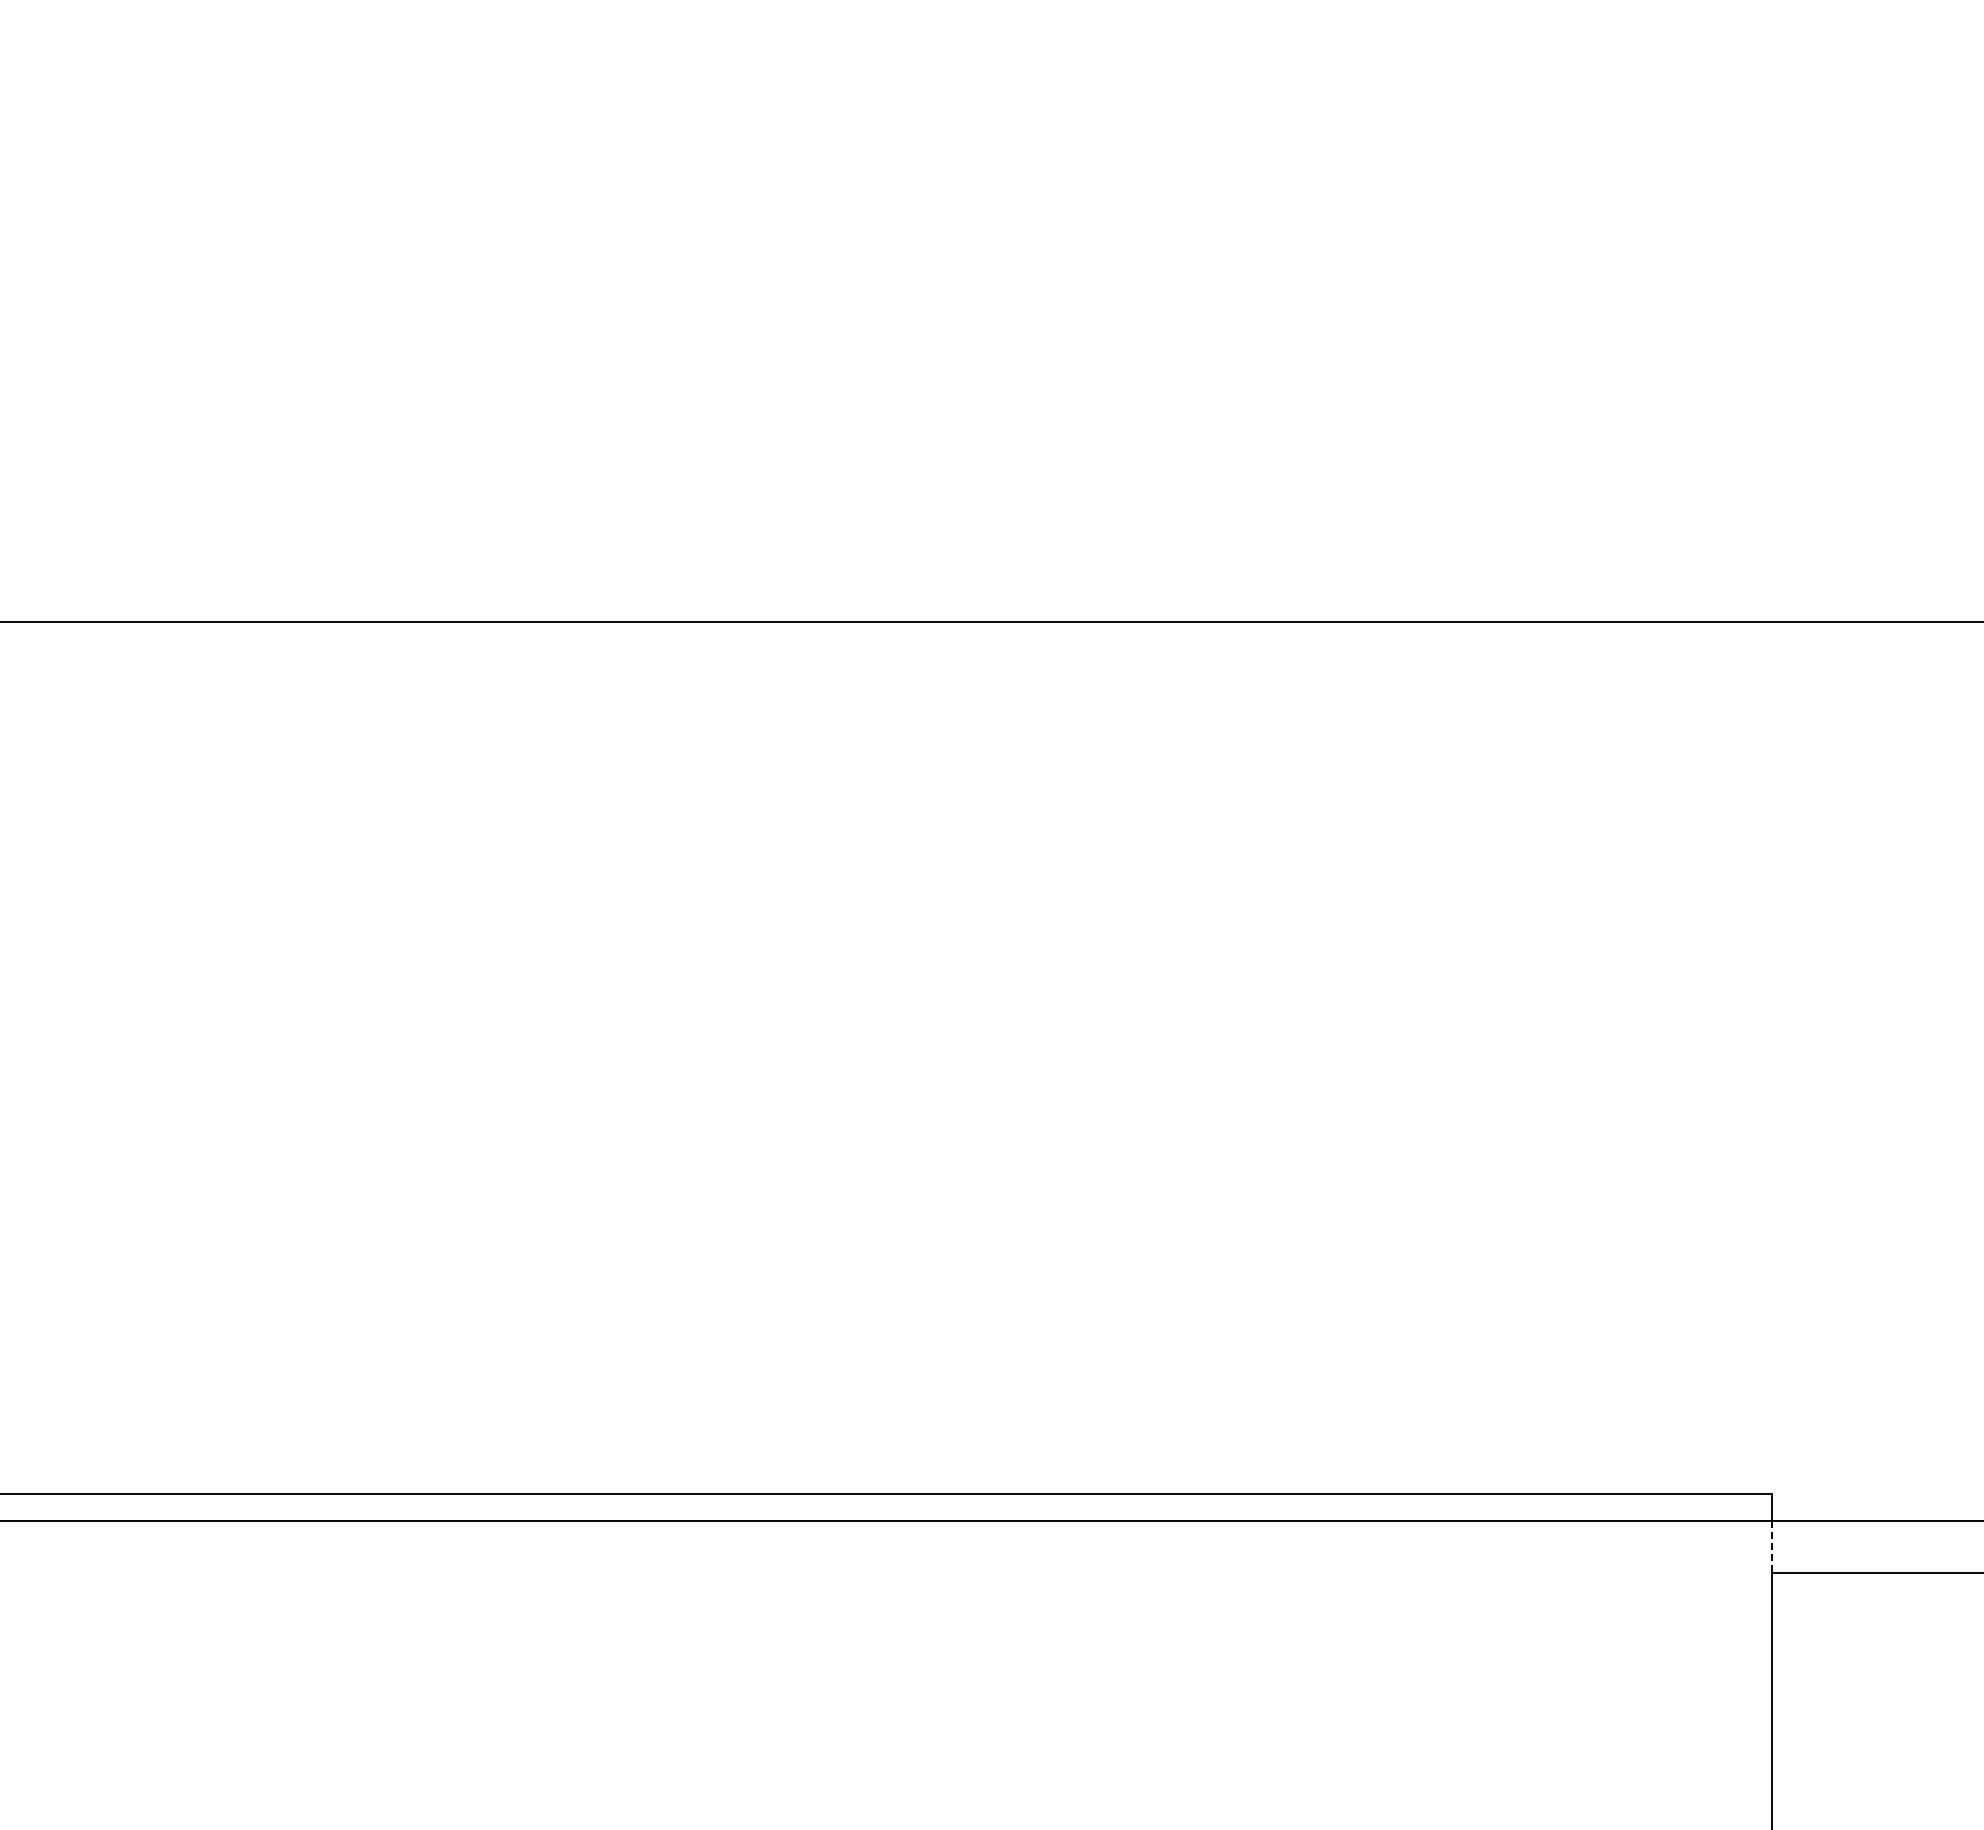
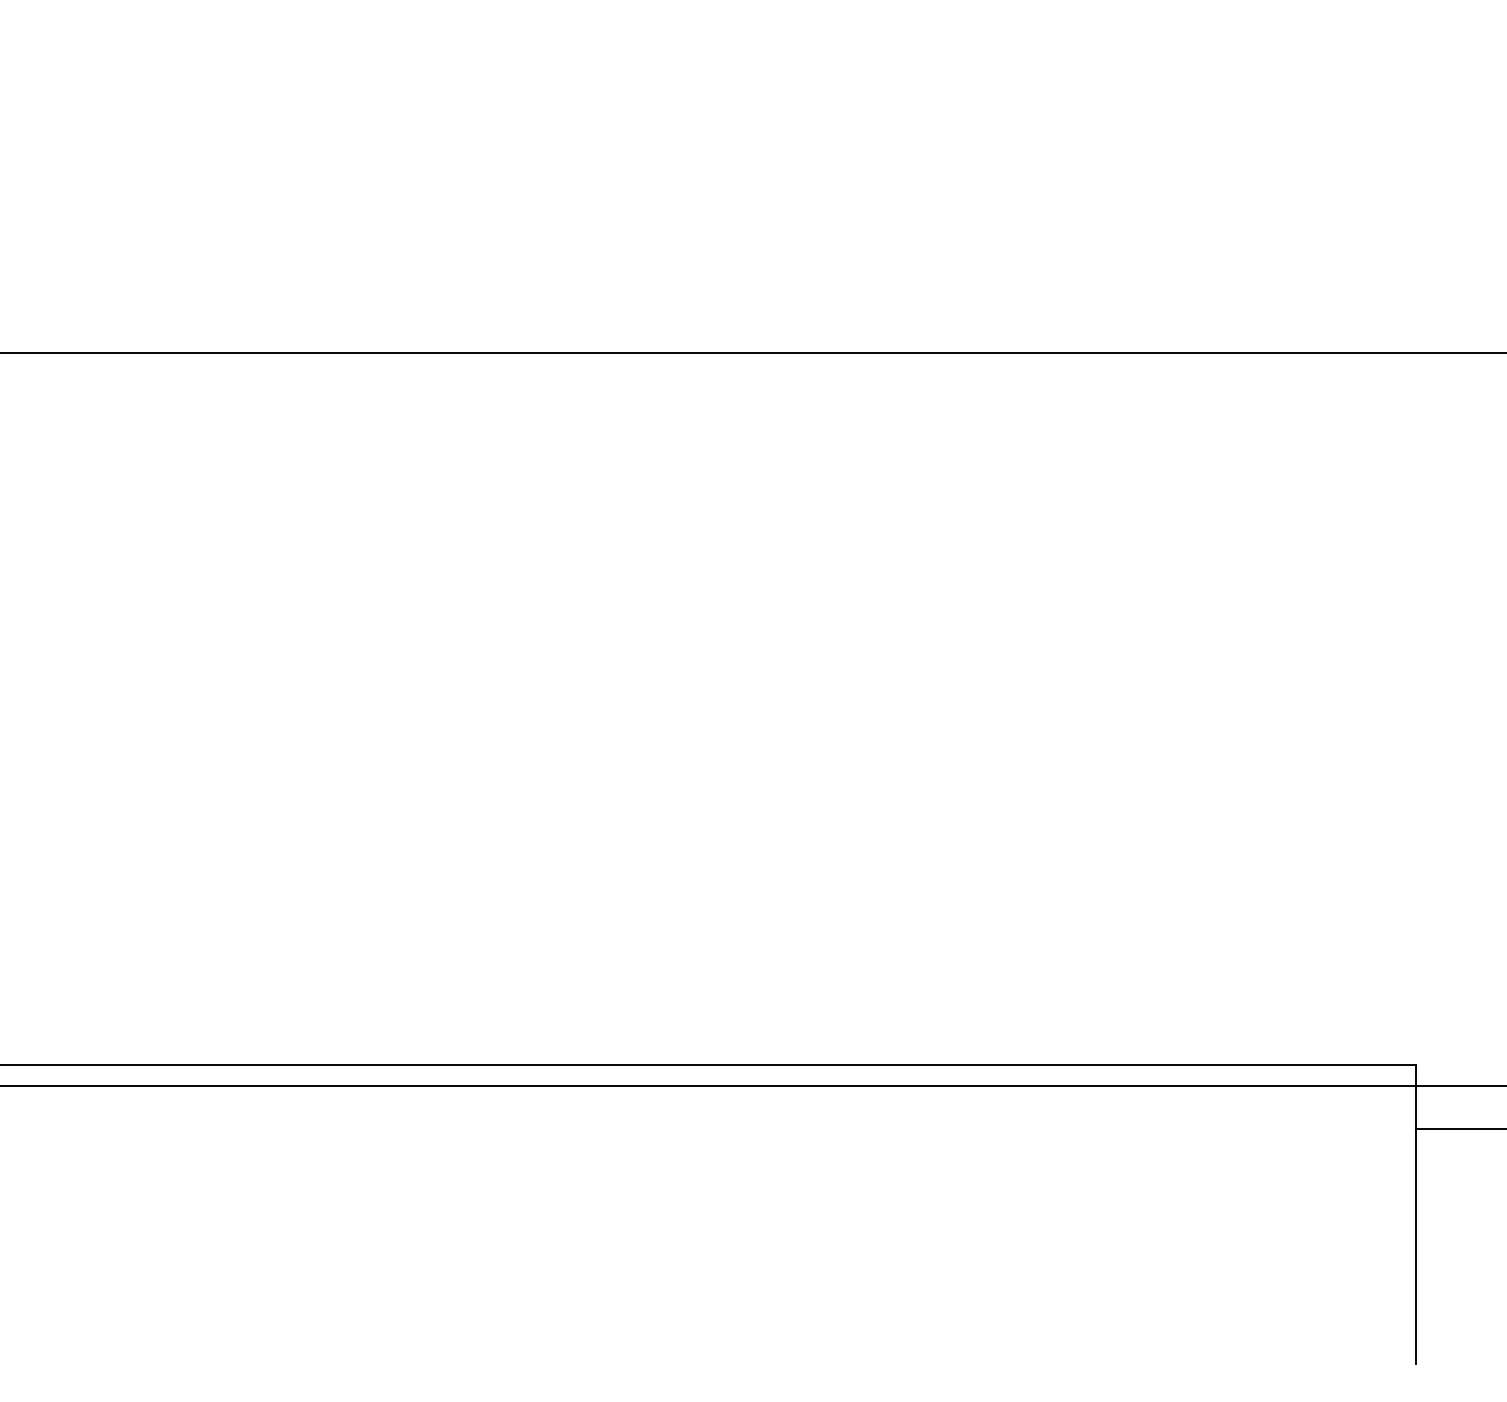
line: (1771, 1547) -> (1415, 1107), dashed -> solid

